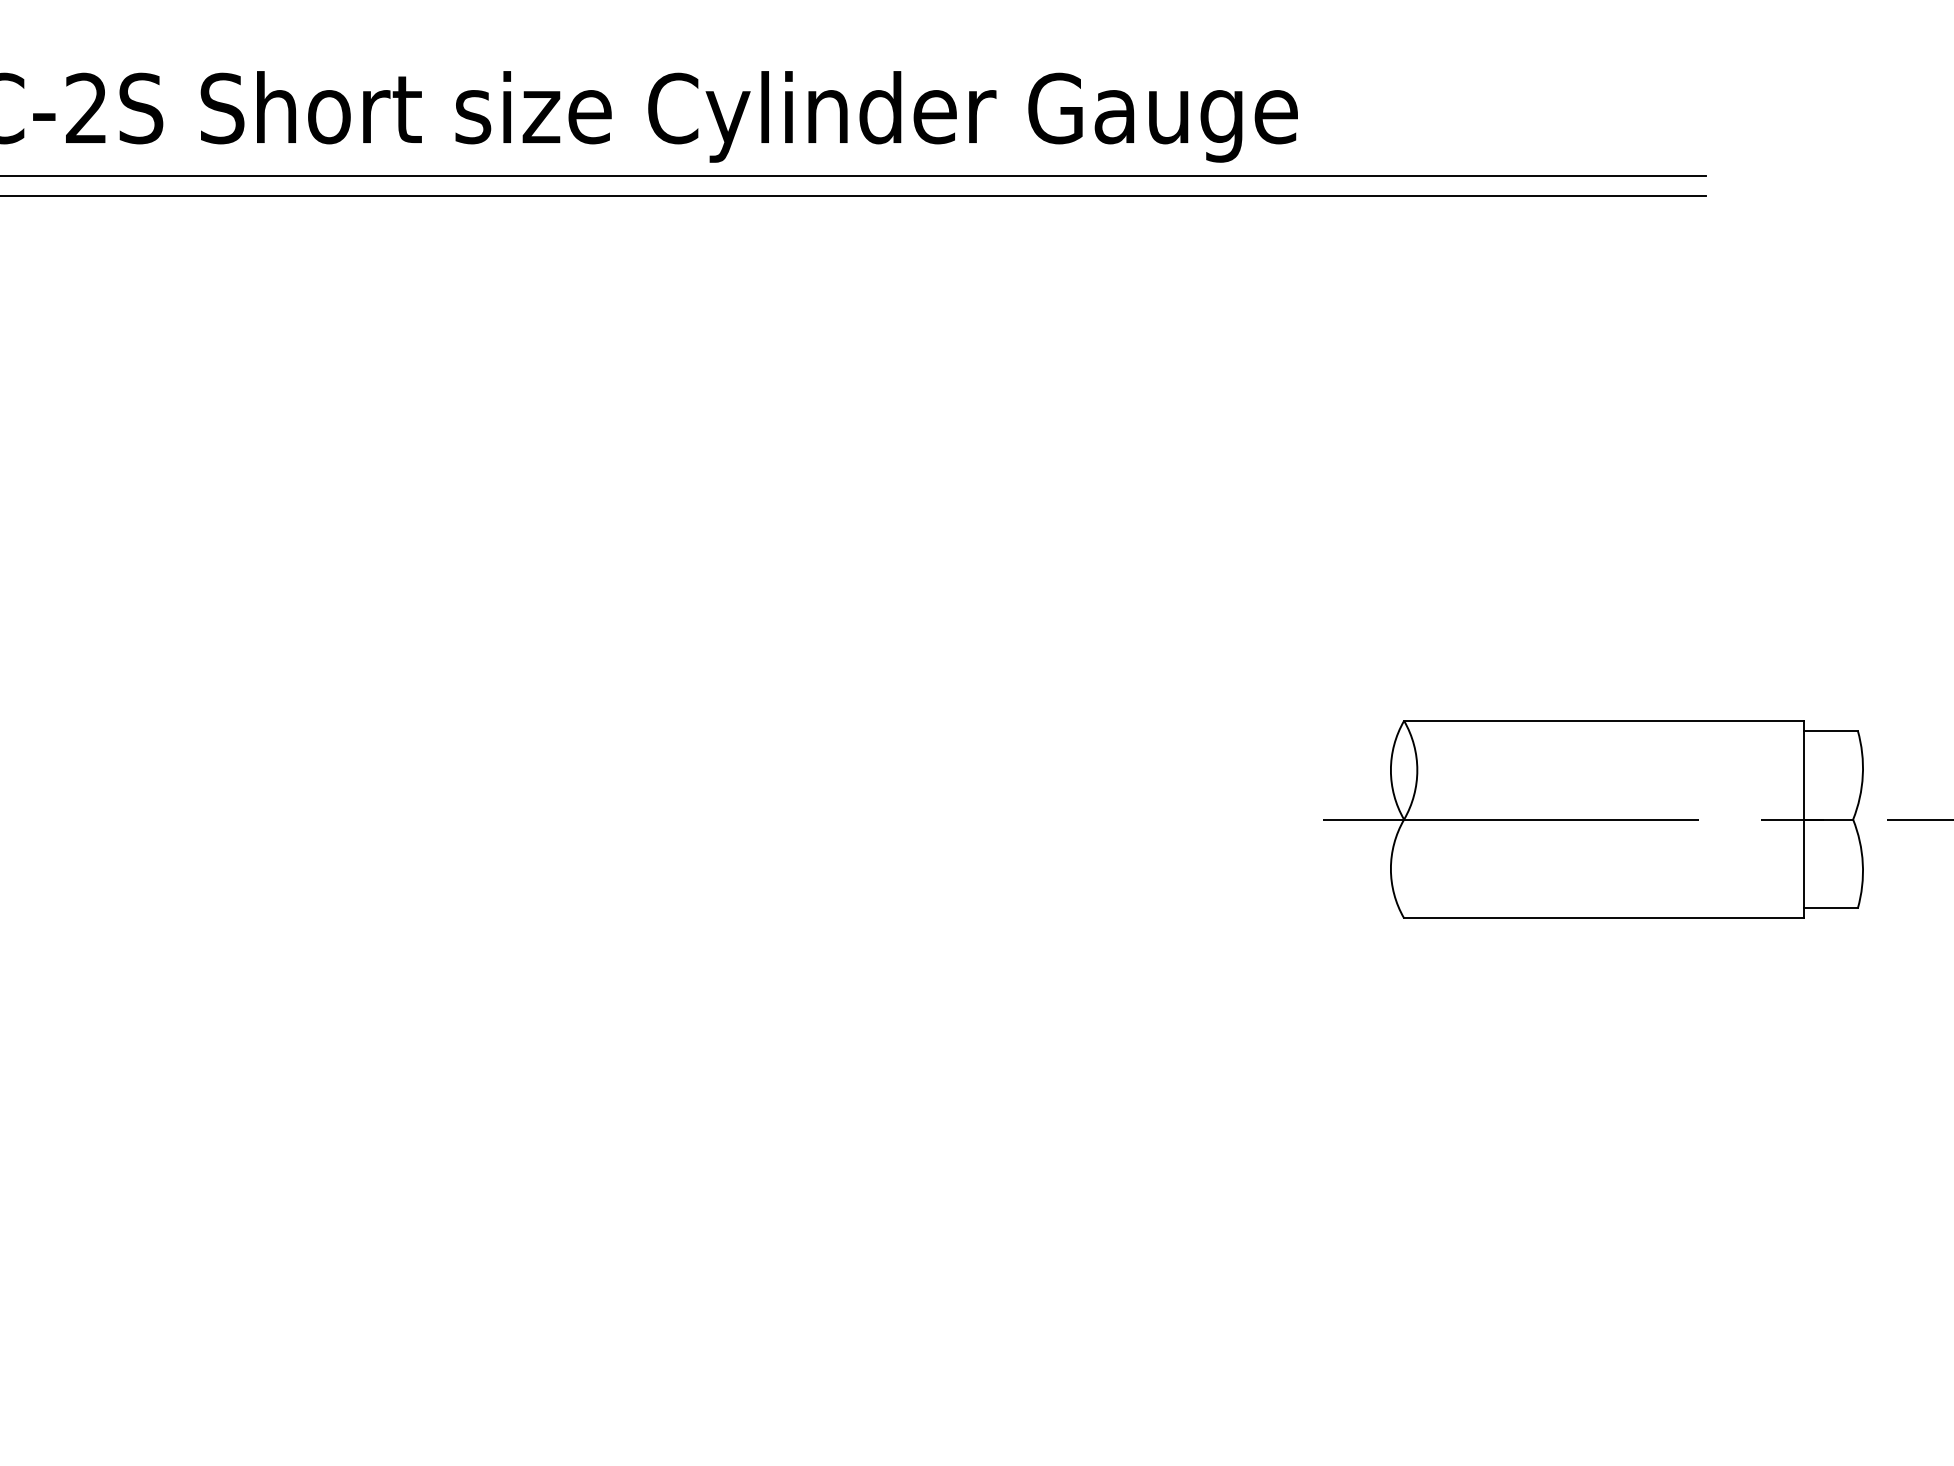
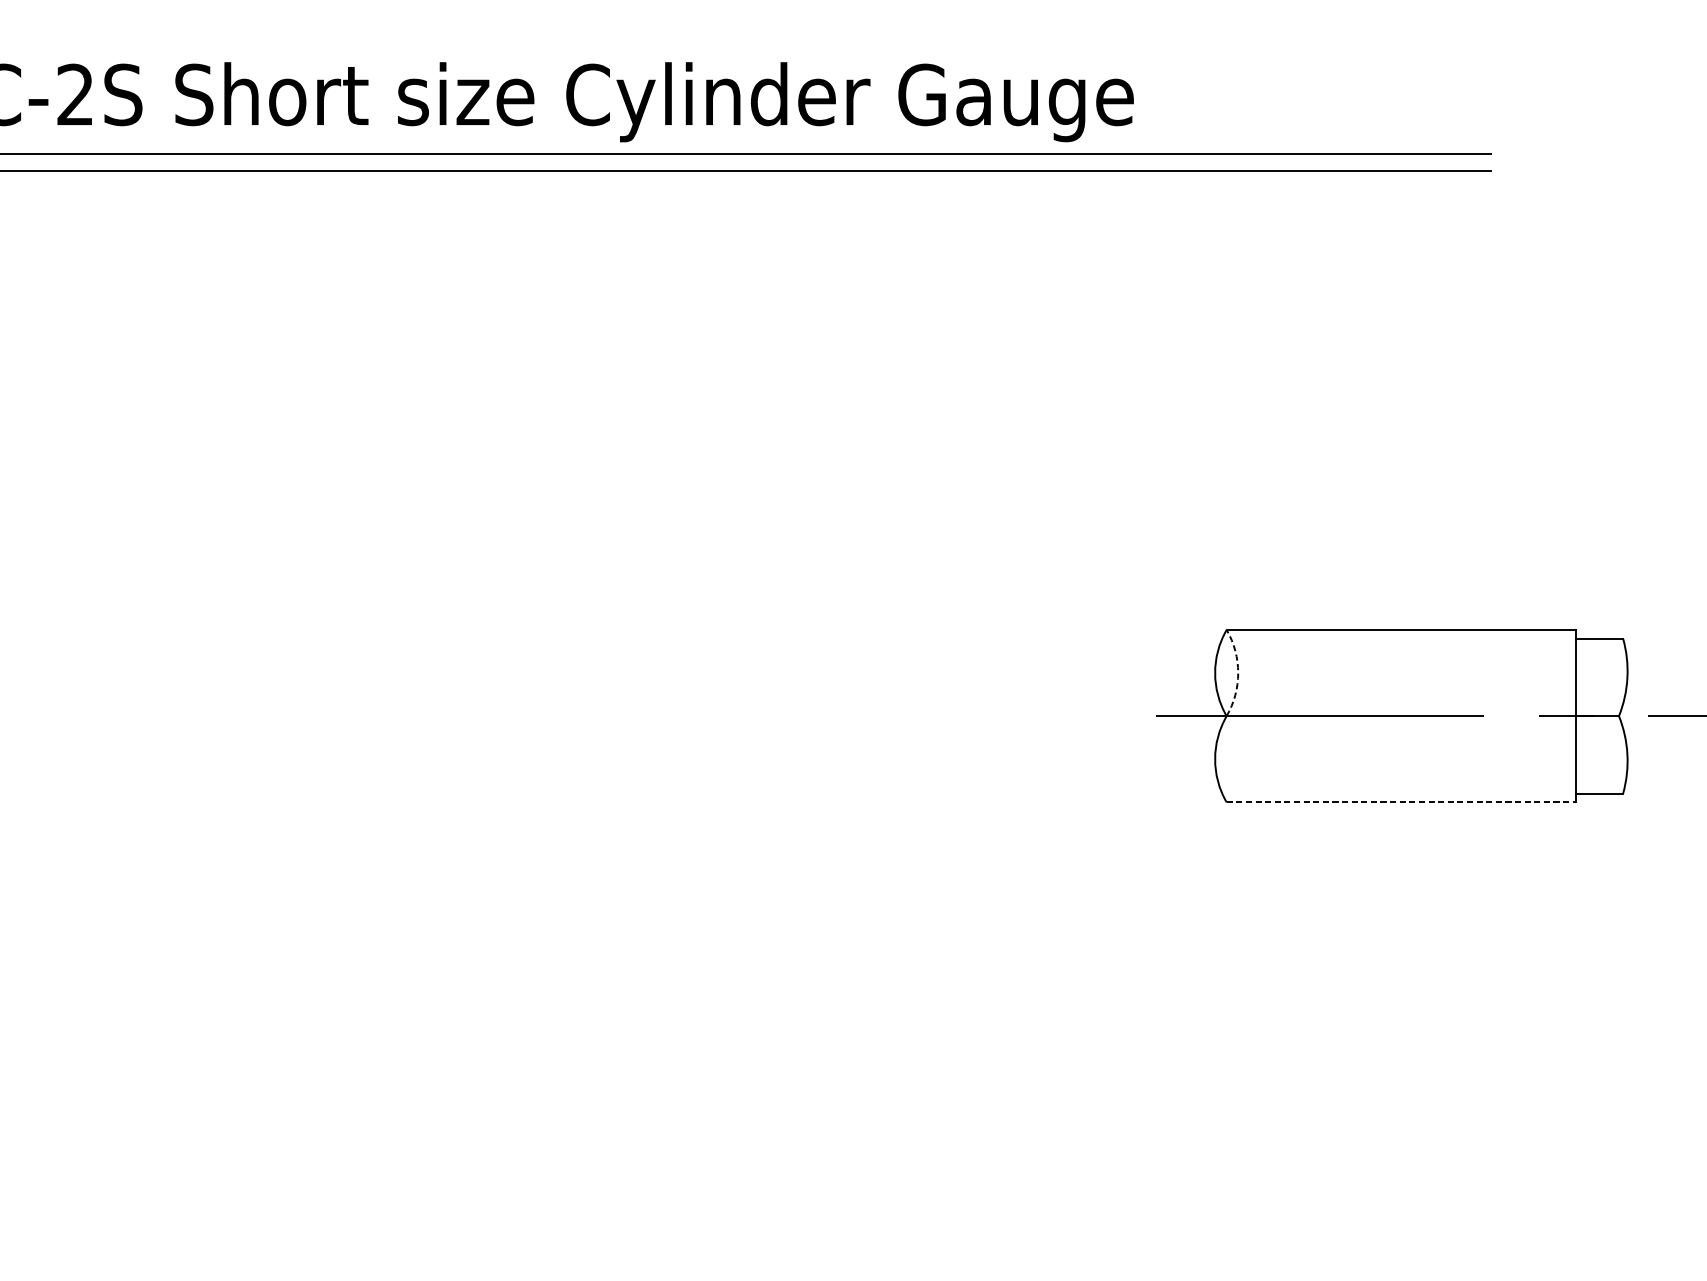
arc: (1417, 770) -> (1238, 673), solid -> dashed
line: (1603, 918) -> (1400, 802), solid -> dashed

